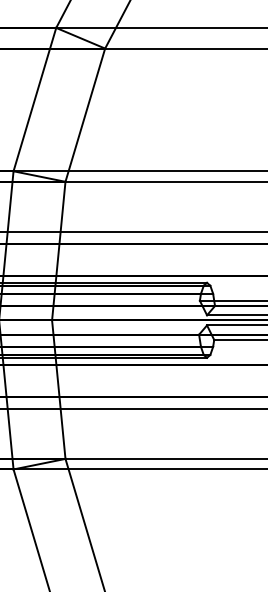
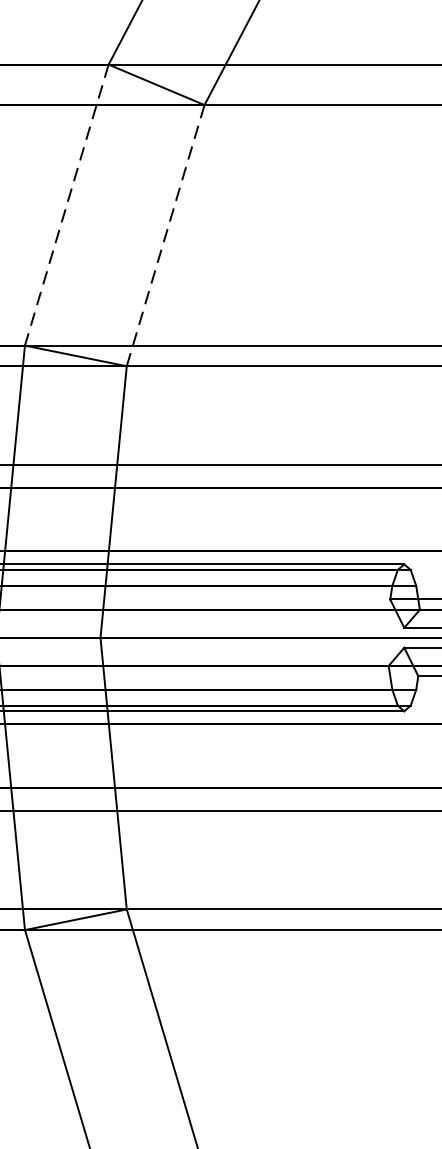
line: (34, 99) -> (66, 204), solid -> dashed
line: (85, 115) -> (165, 236), solid -> dashed

